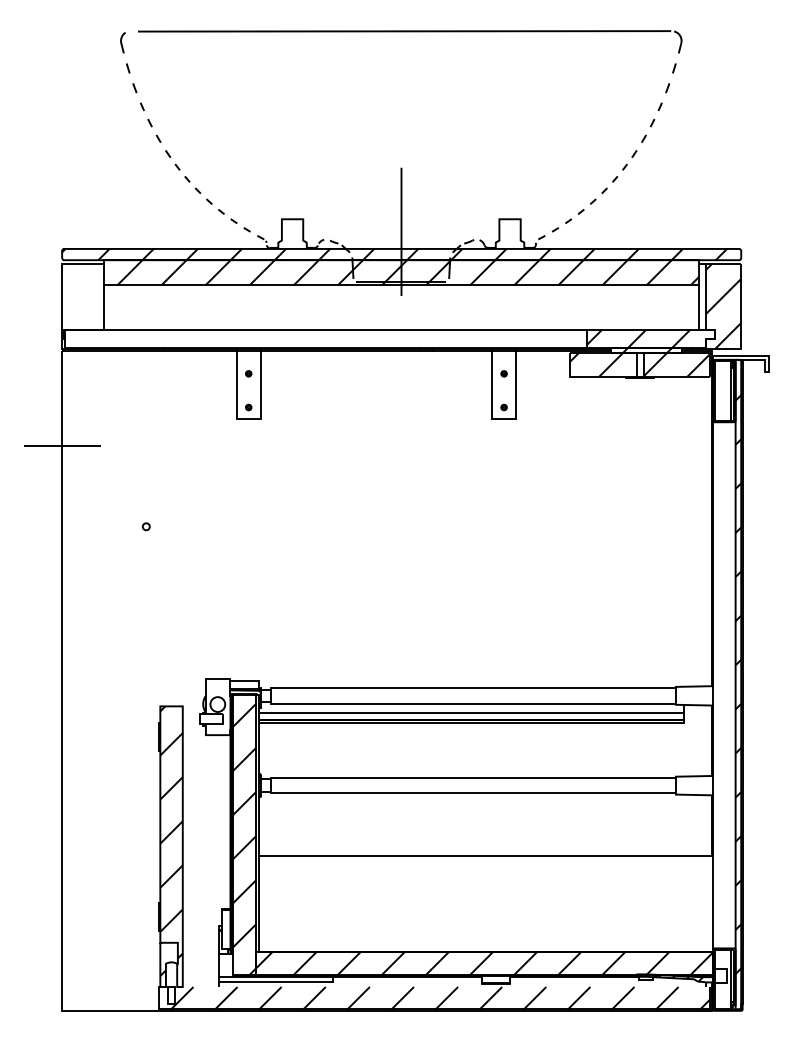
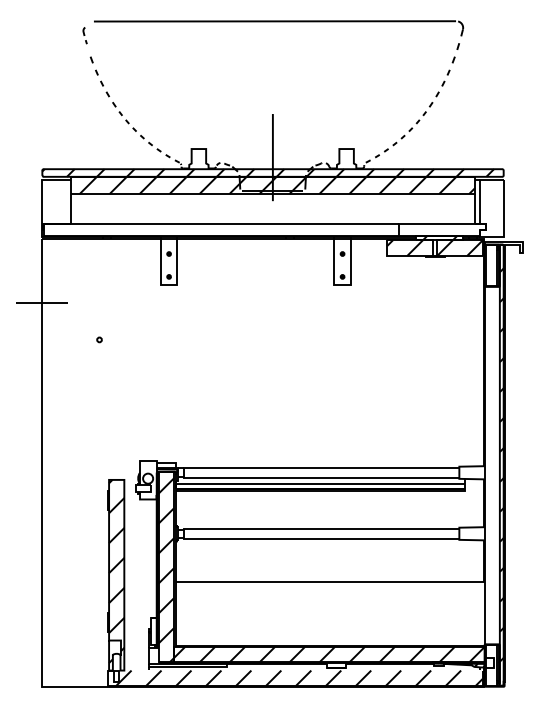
part: (124, 52) -> (84, 35), size x0.6
hatch: (723, 305) -> (491, 207), removed
hatch: (637, 339) -> (433, 230), removed
circle: (146, 526) -> (99, 339), moved

